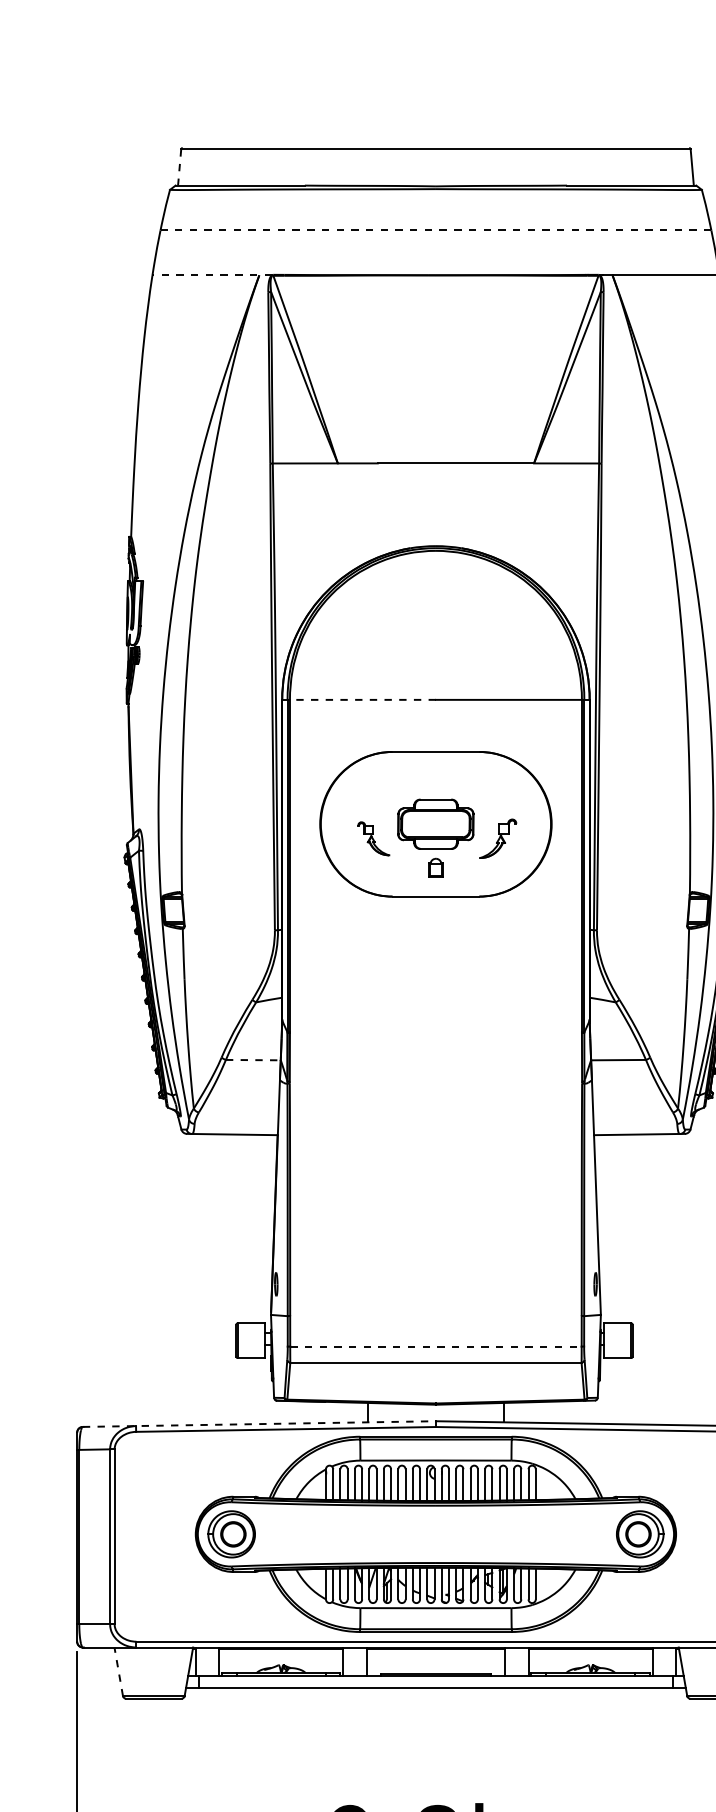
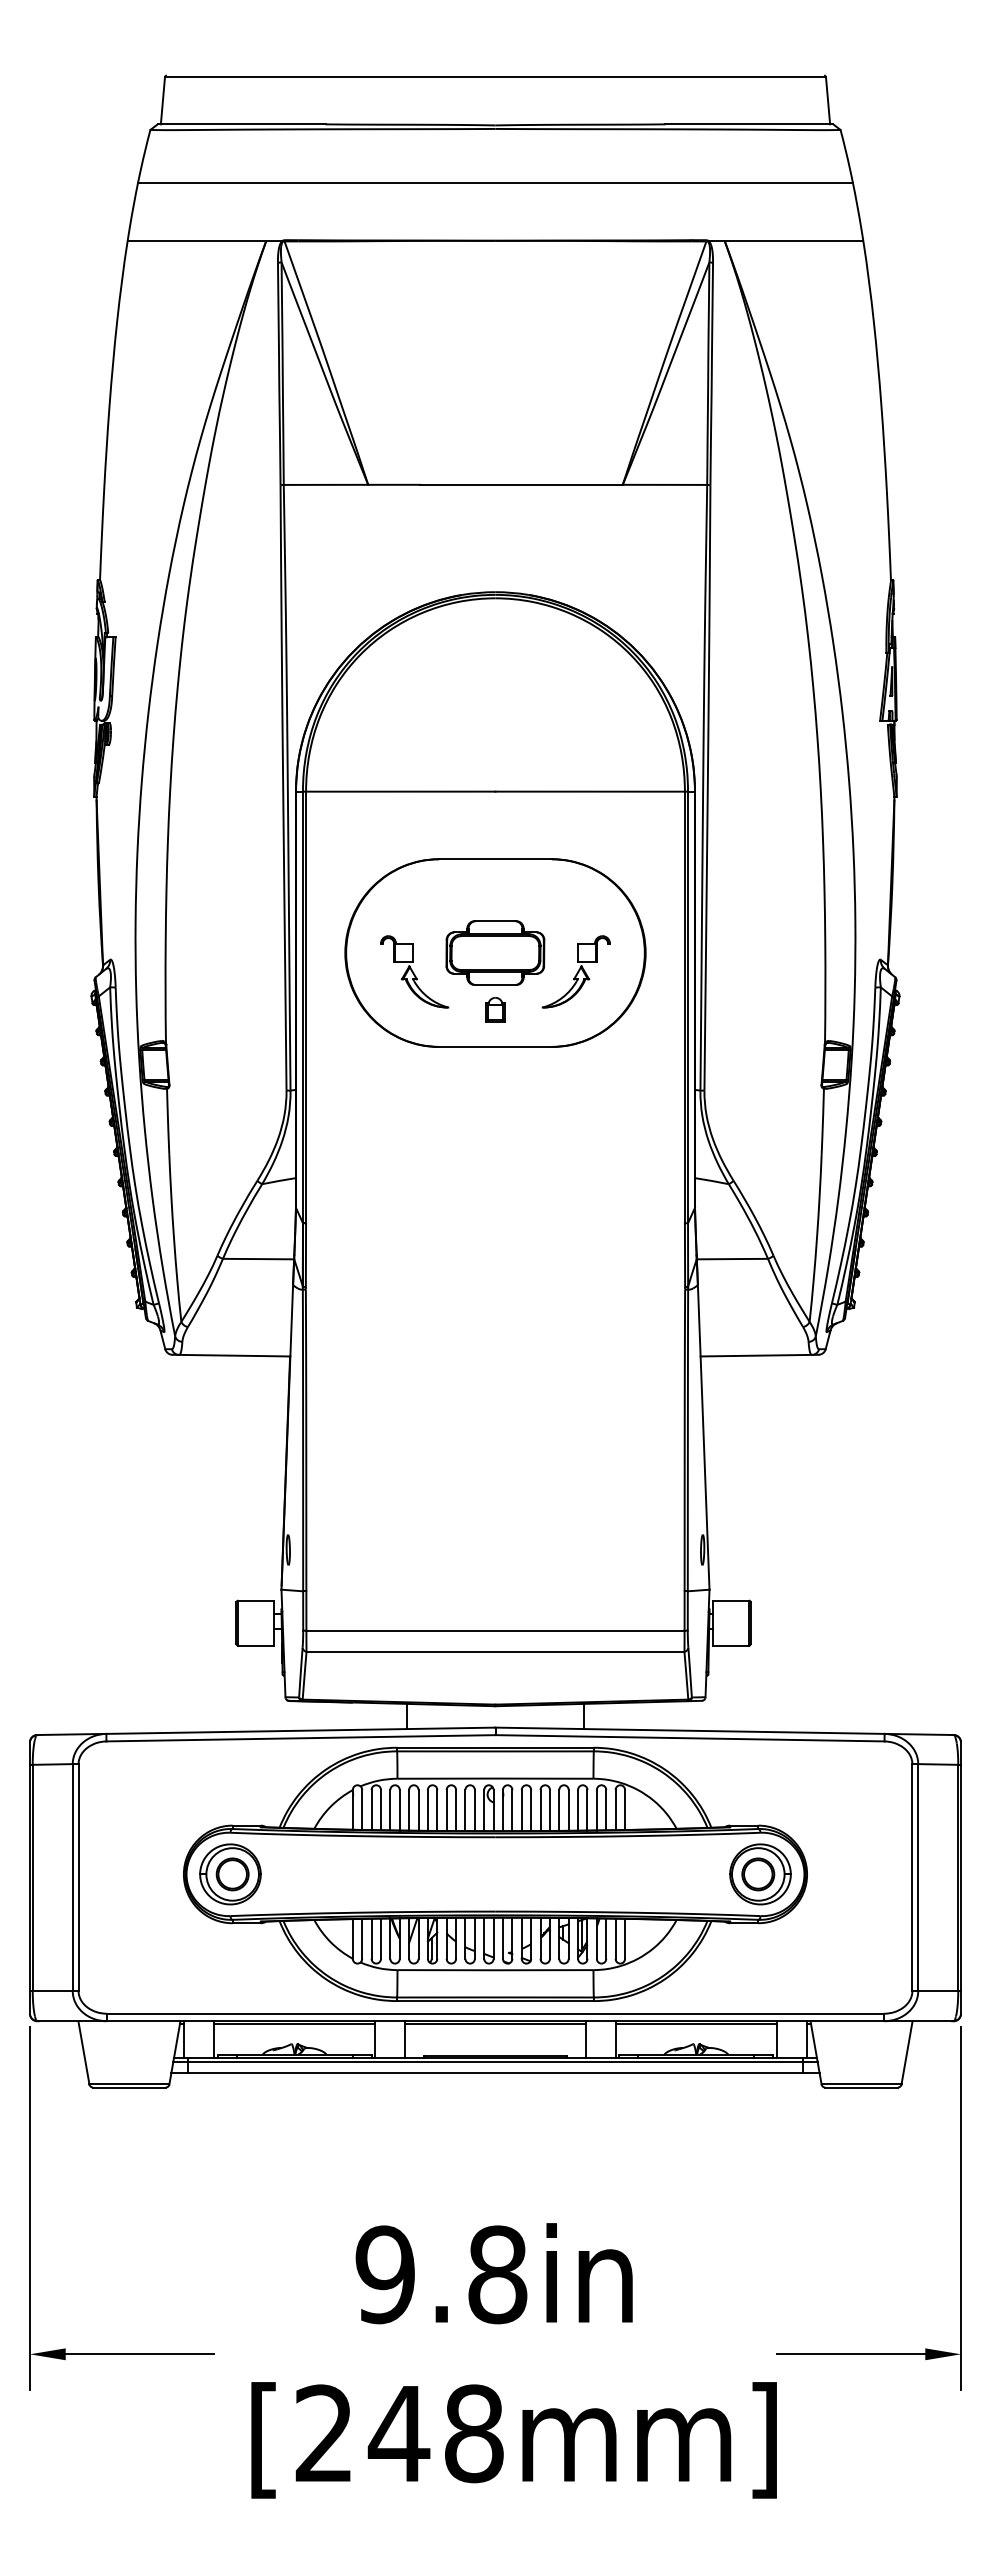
line: (179, 167) -> (162, 100), dashed -> solid
line: (435, 230) -> (495, 182), dashed -> solid
line: (211, 275) -> (204, 240), dashed -> solid
line: (362, 699) -> (400, 791), dashed -> solid
part: (373, 838) -> (414, 971), size x1.67
part: (497, 838) -> (575, 971), size x1.43
line: (253, 1060) -> (258, 1259), dashed -> solid
line: (435, 1346) -> (495, 1630), dashed -> solid
line: (259, 1424) -> (266, 1731), dashed -> solid
line: (118, 1671) -> (83, 2052), dashed -> solid
line: (435, 1679) -> (495, 2062), added

